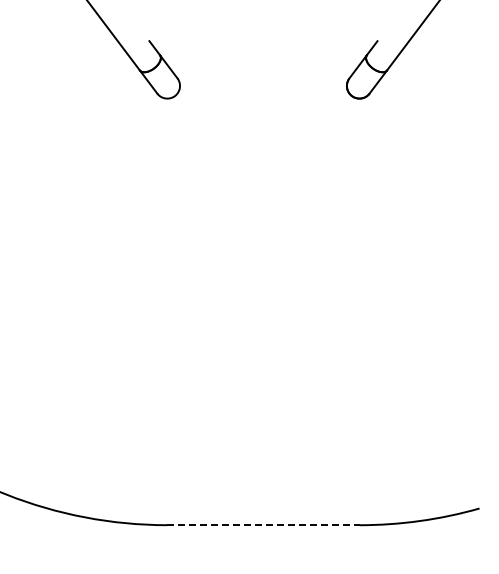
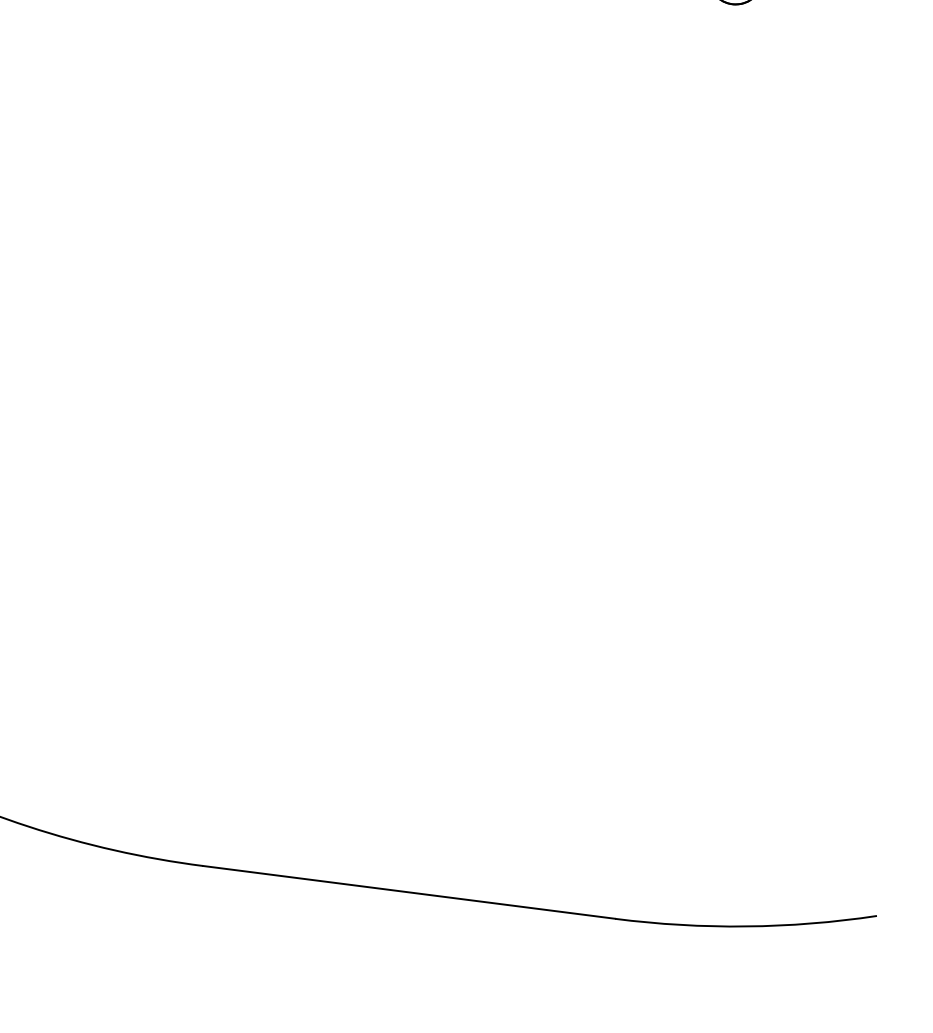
line: (263, 525) -> (409, 893), dashed -> solid

